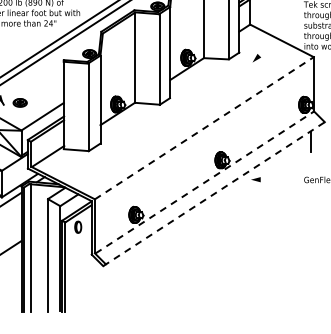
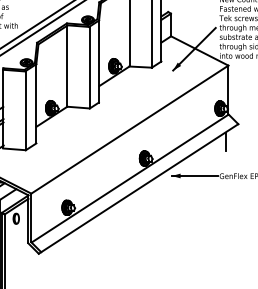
line: (275, 38) -> (193, 48), added
line: (204, 128) -> (129, 129), dashed -> solid
line: (276, 179) -> (194, 175), added
line: (205, 182) -> (130, 178), dashed -> solid
line: (214, 193) -> (138, 188), dashed -> solid

